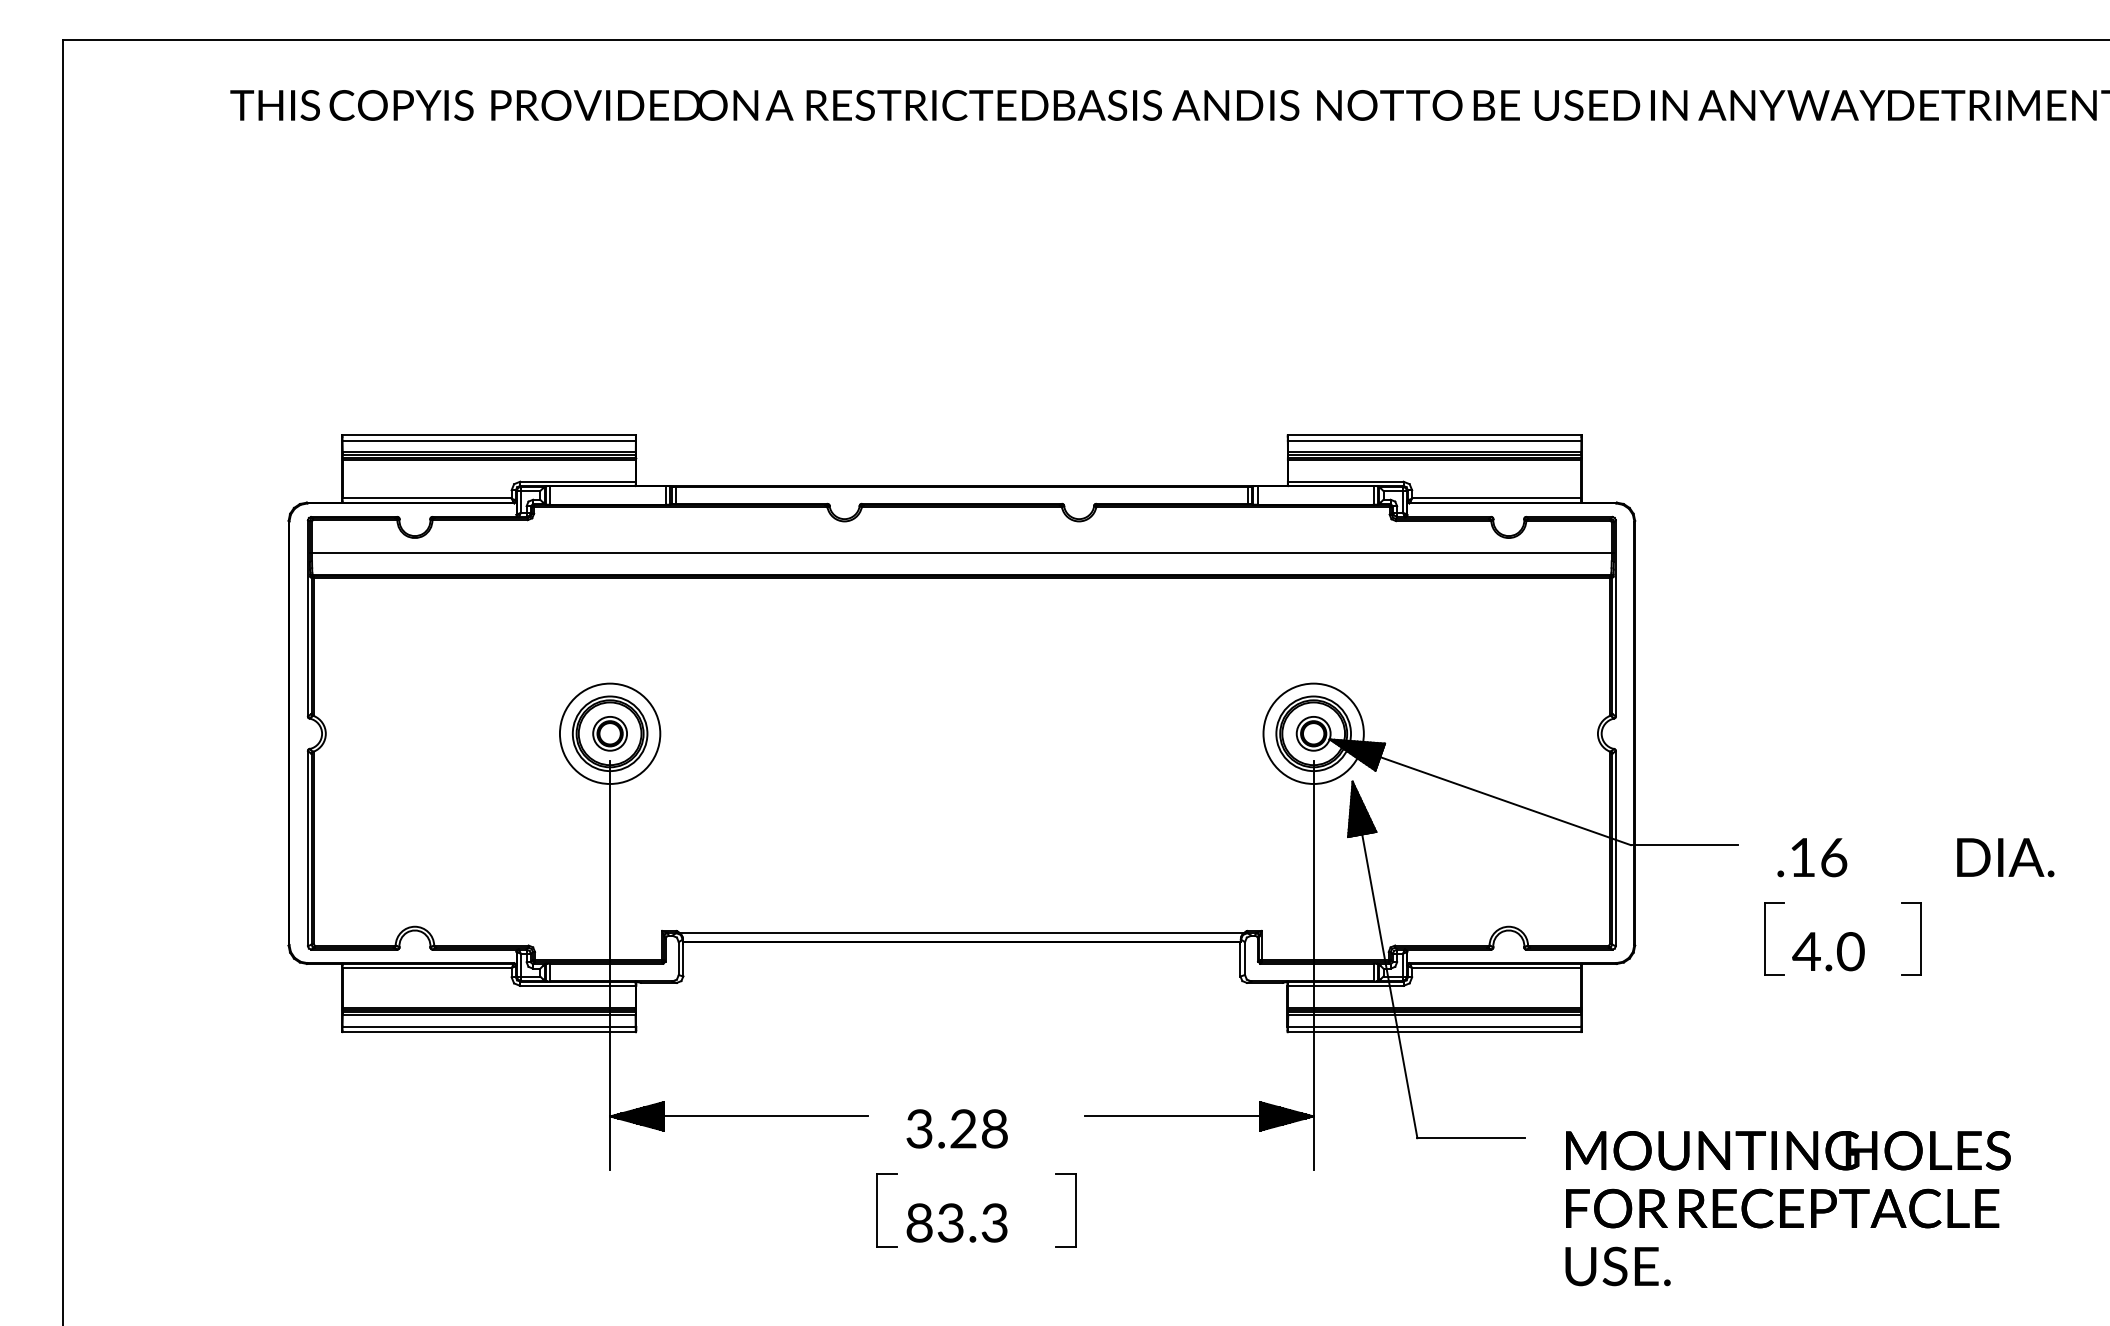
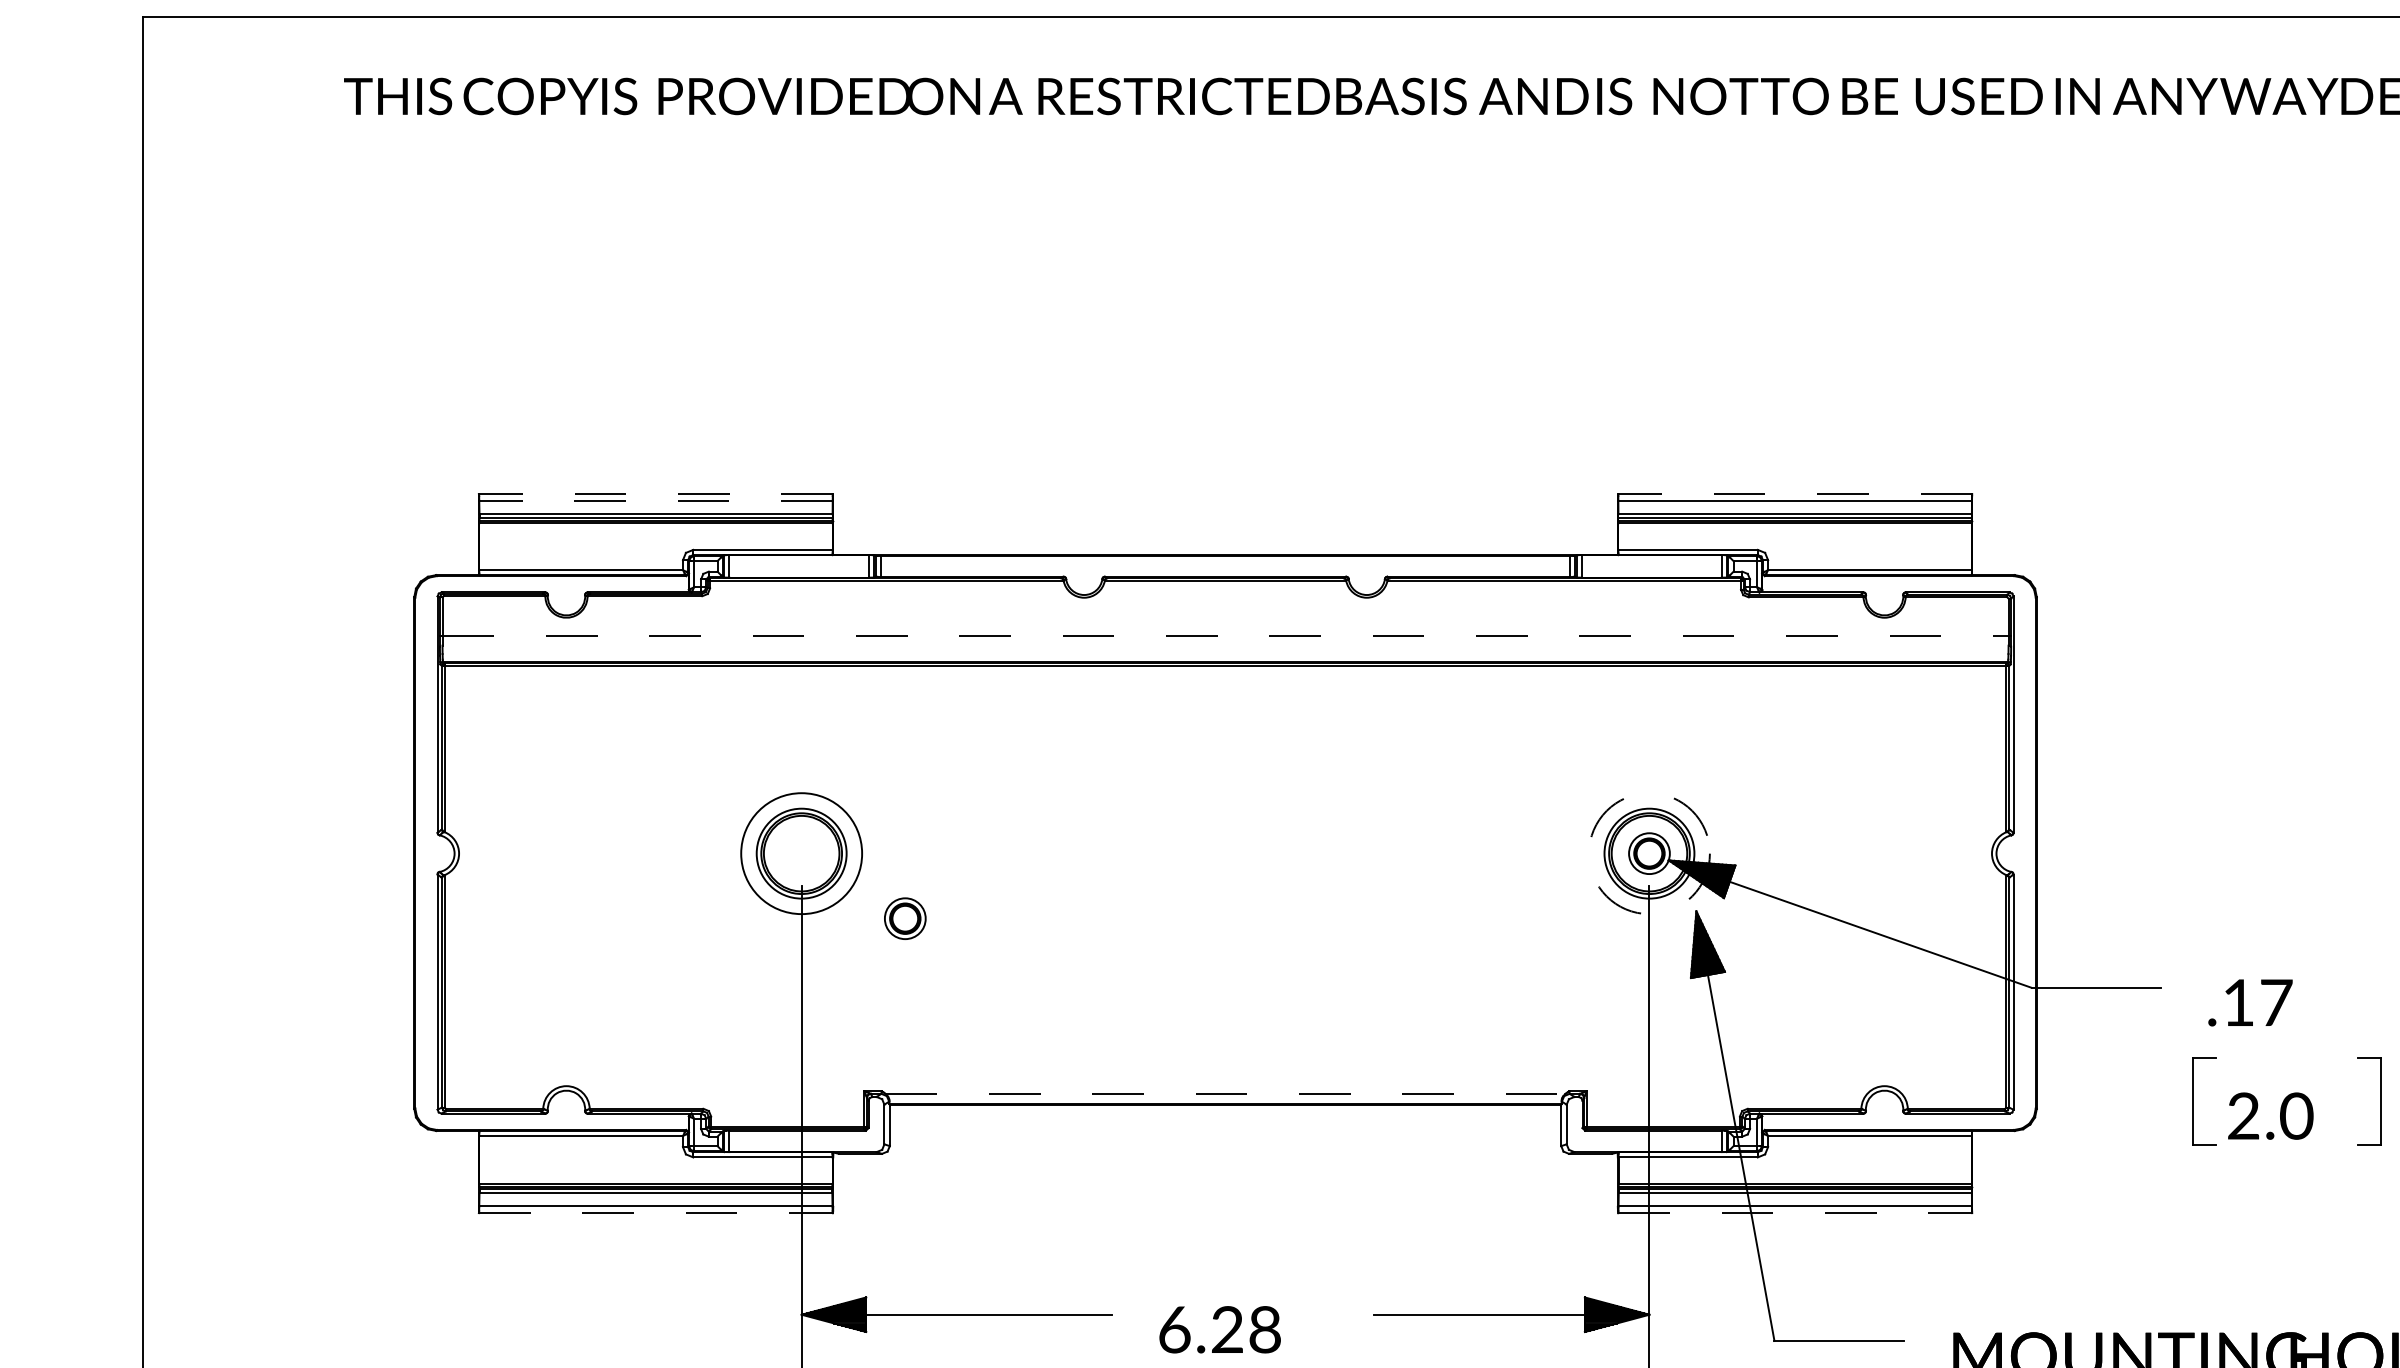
line: (489, 435) -> (656, 494), solid -> dashed
line: (1434, 435) -> (1795, 494), solid -> dashed
line: (489, 441) -> (656, 501), solid -> dashed
line: (961, 553) -> (1225, 636), solid -> dashed
part: (609, 733) -> (904, 918), moved
circle: (1313, 733) -> (1649, 853), solid -> dashed
text: (1834, 857) -> (2277, 1002), .16 -> .17
line: (962, 933) -> (1226, 1094), solid -> dashed
text: (1806, 951) -> (2243, 1115), 4.0 -> 2.0
line: (489, 1032) -> (656, 1213), solid -> dashed
line: (1434, 1032) -> (1795, 1213), solid -> dashed
text: (919, 1128) -> (1174, 1329), 3.28 -> 6.28

